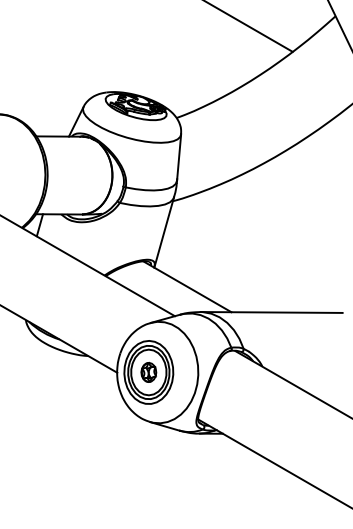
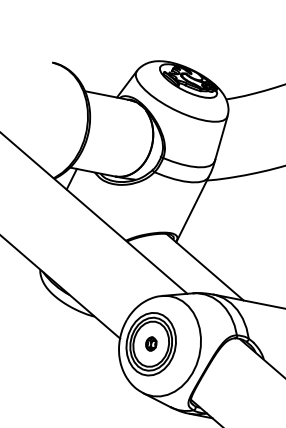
part: (148, 371) -> (151, 343), size x0.7

